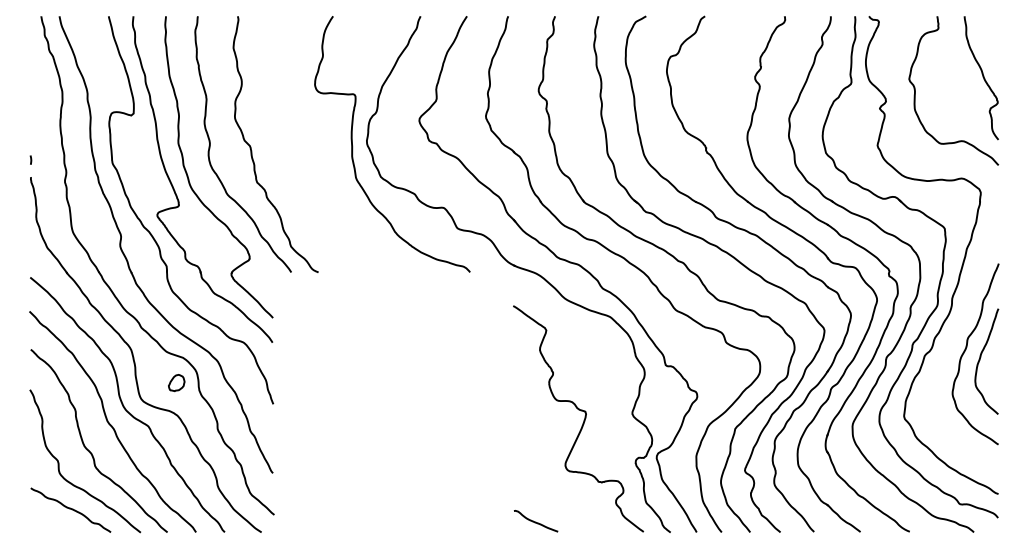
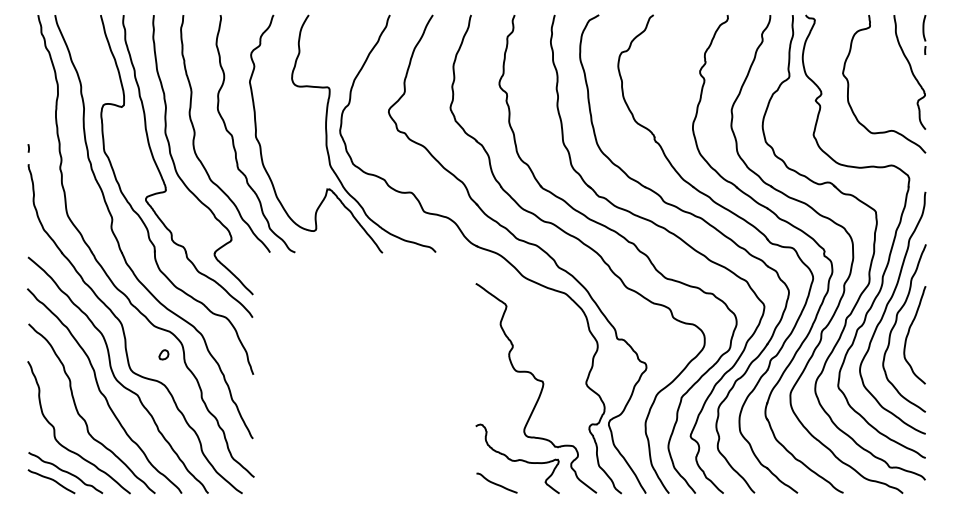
part: (997, 37) -> (924, 34), added
curve: (281, 156) -> (260, 145), added
curve: (955, 336) -> (885, 311), added
part: (176, 382) -> (163, 354), size x0.62
curve: (558, 495) -> (517, 459), added
curve: (56, 518) -> (52, 480), added

